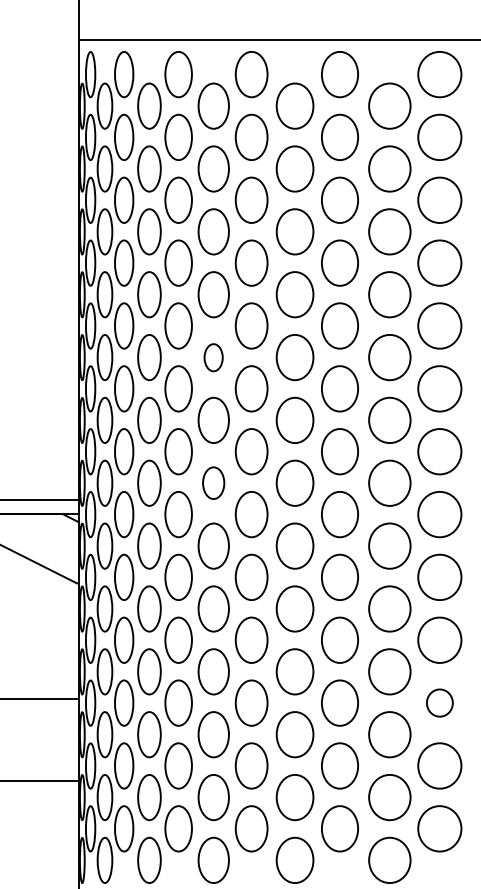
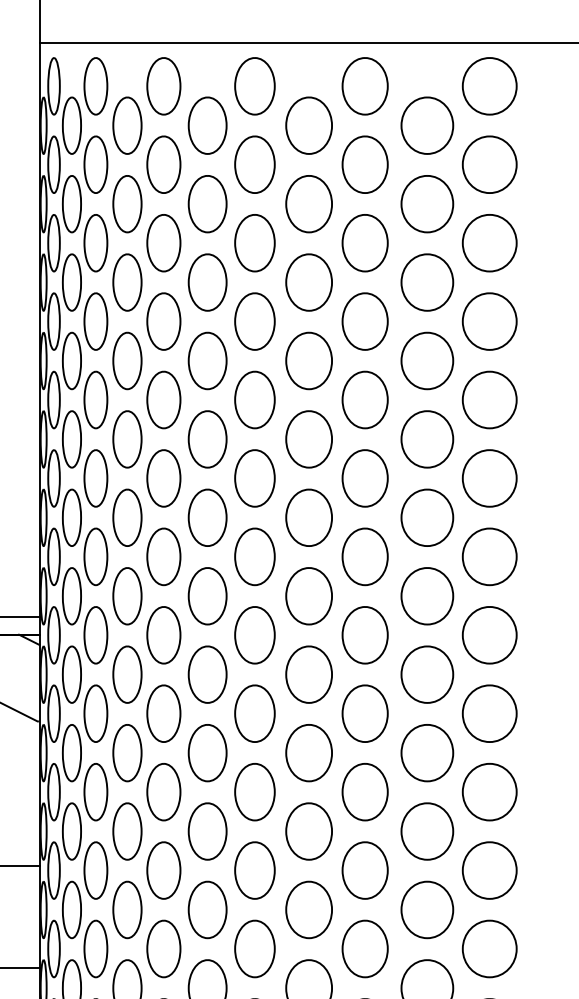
part: (213, 357) -> (207, 439), size x1.67
part: (213, 482) -> (207, 595), size x1.43
part: (439, 702) -> (489, 869), size x1.67

